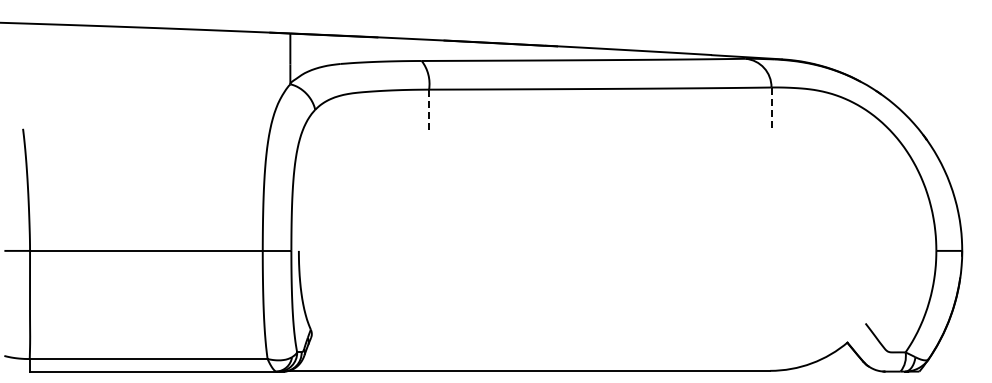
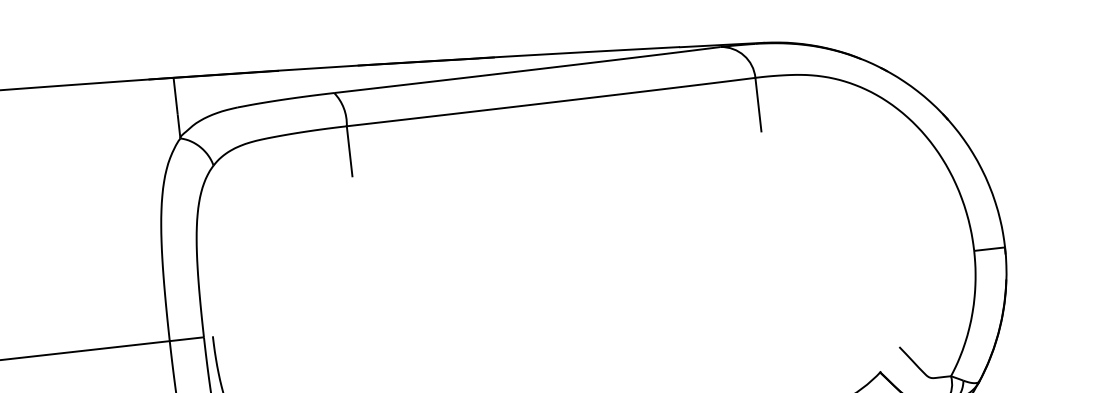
line: (429, 110) -> (350, 151), dashed -> solid
line: (771, 110) -> (758, 105), dashed -> solid

